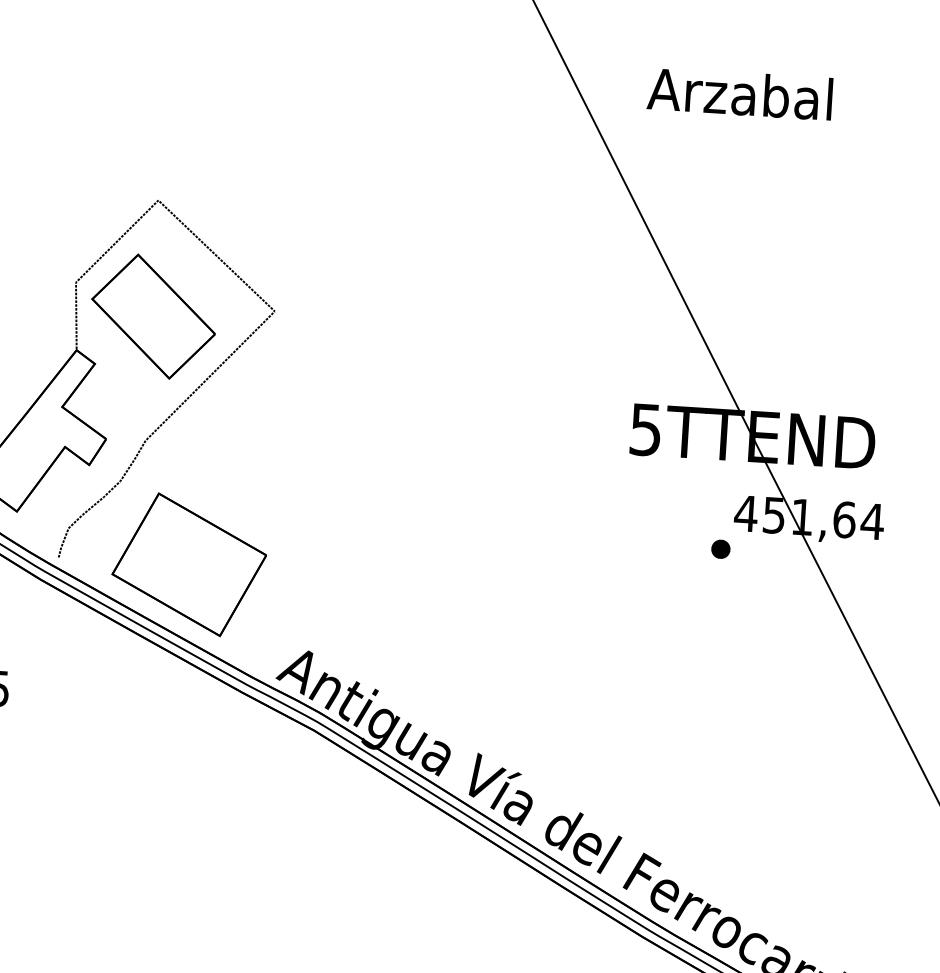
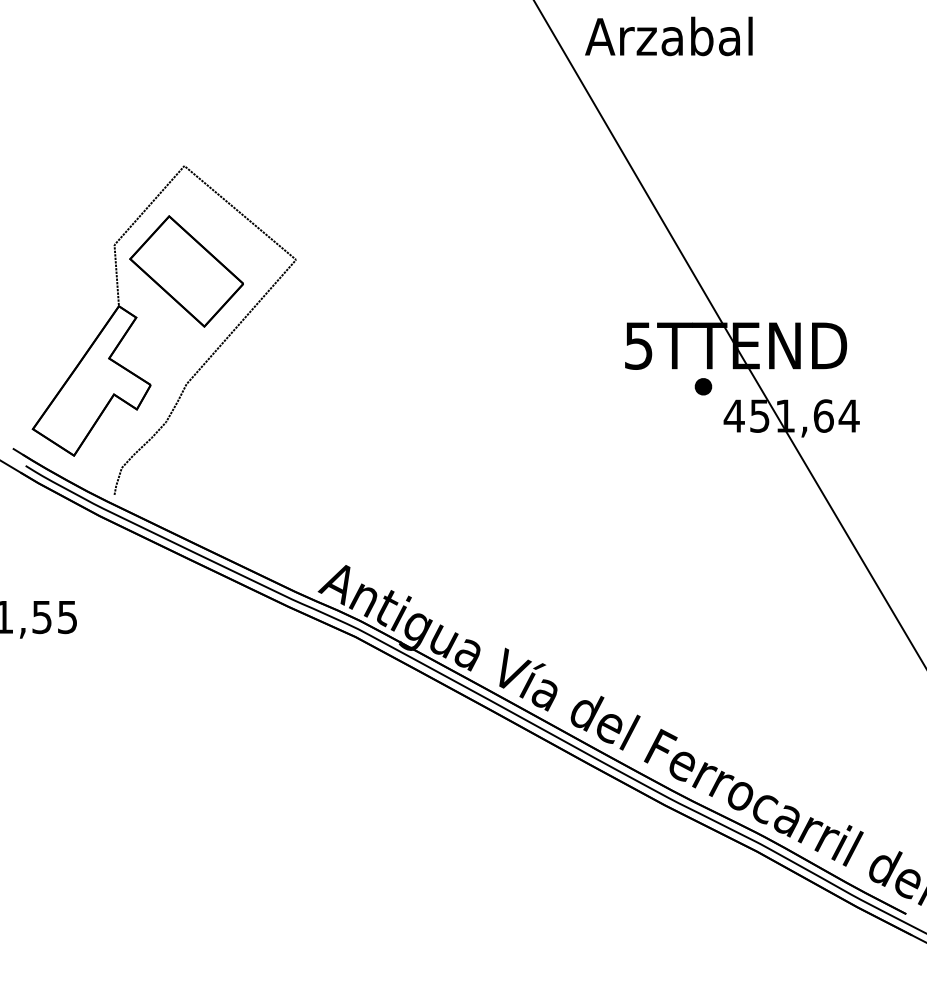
text: (739, 93) -> (668, 36), moved
part: (720, 548) -> (703, 386), moved
part: (189, 564) -> (233, 493), removed

